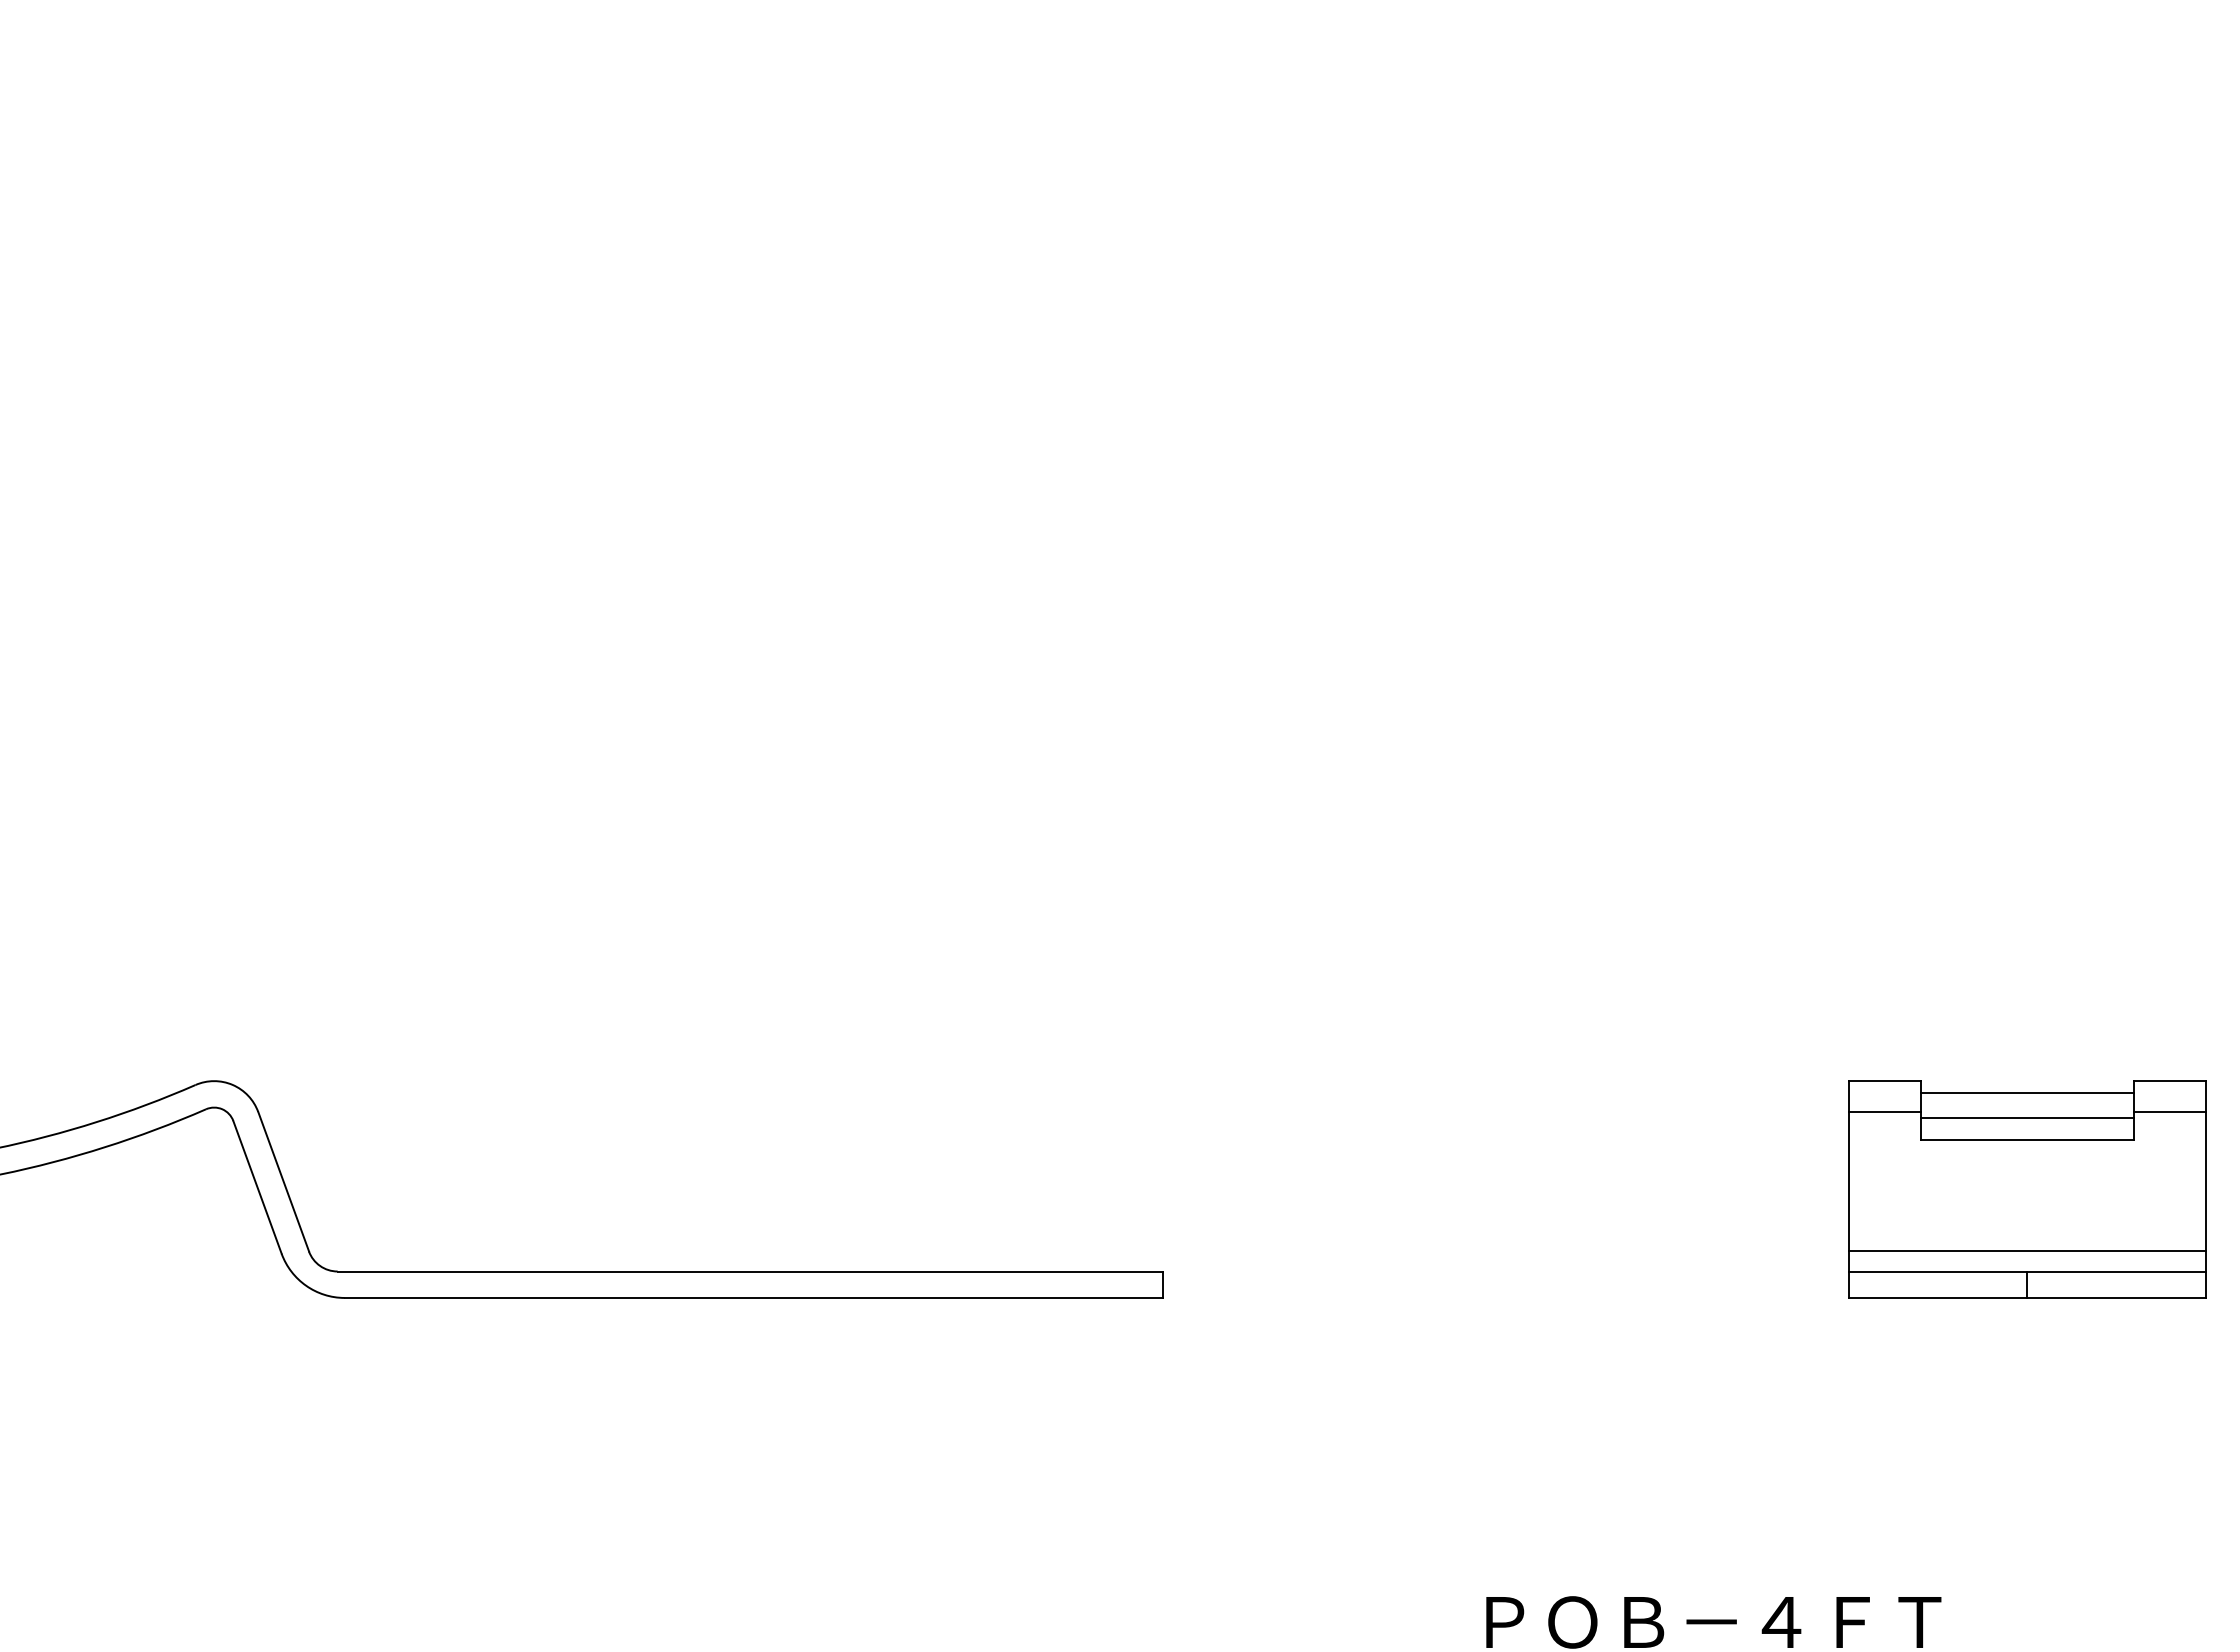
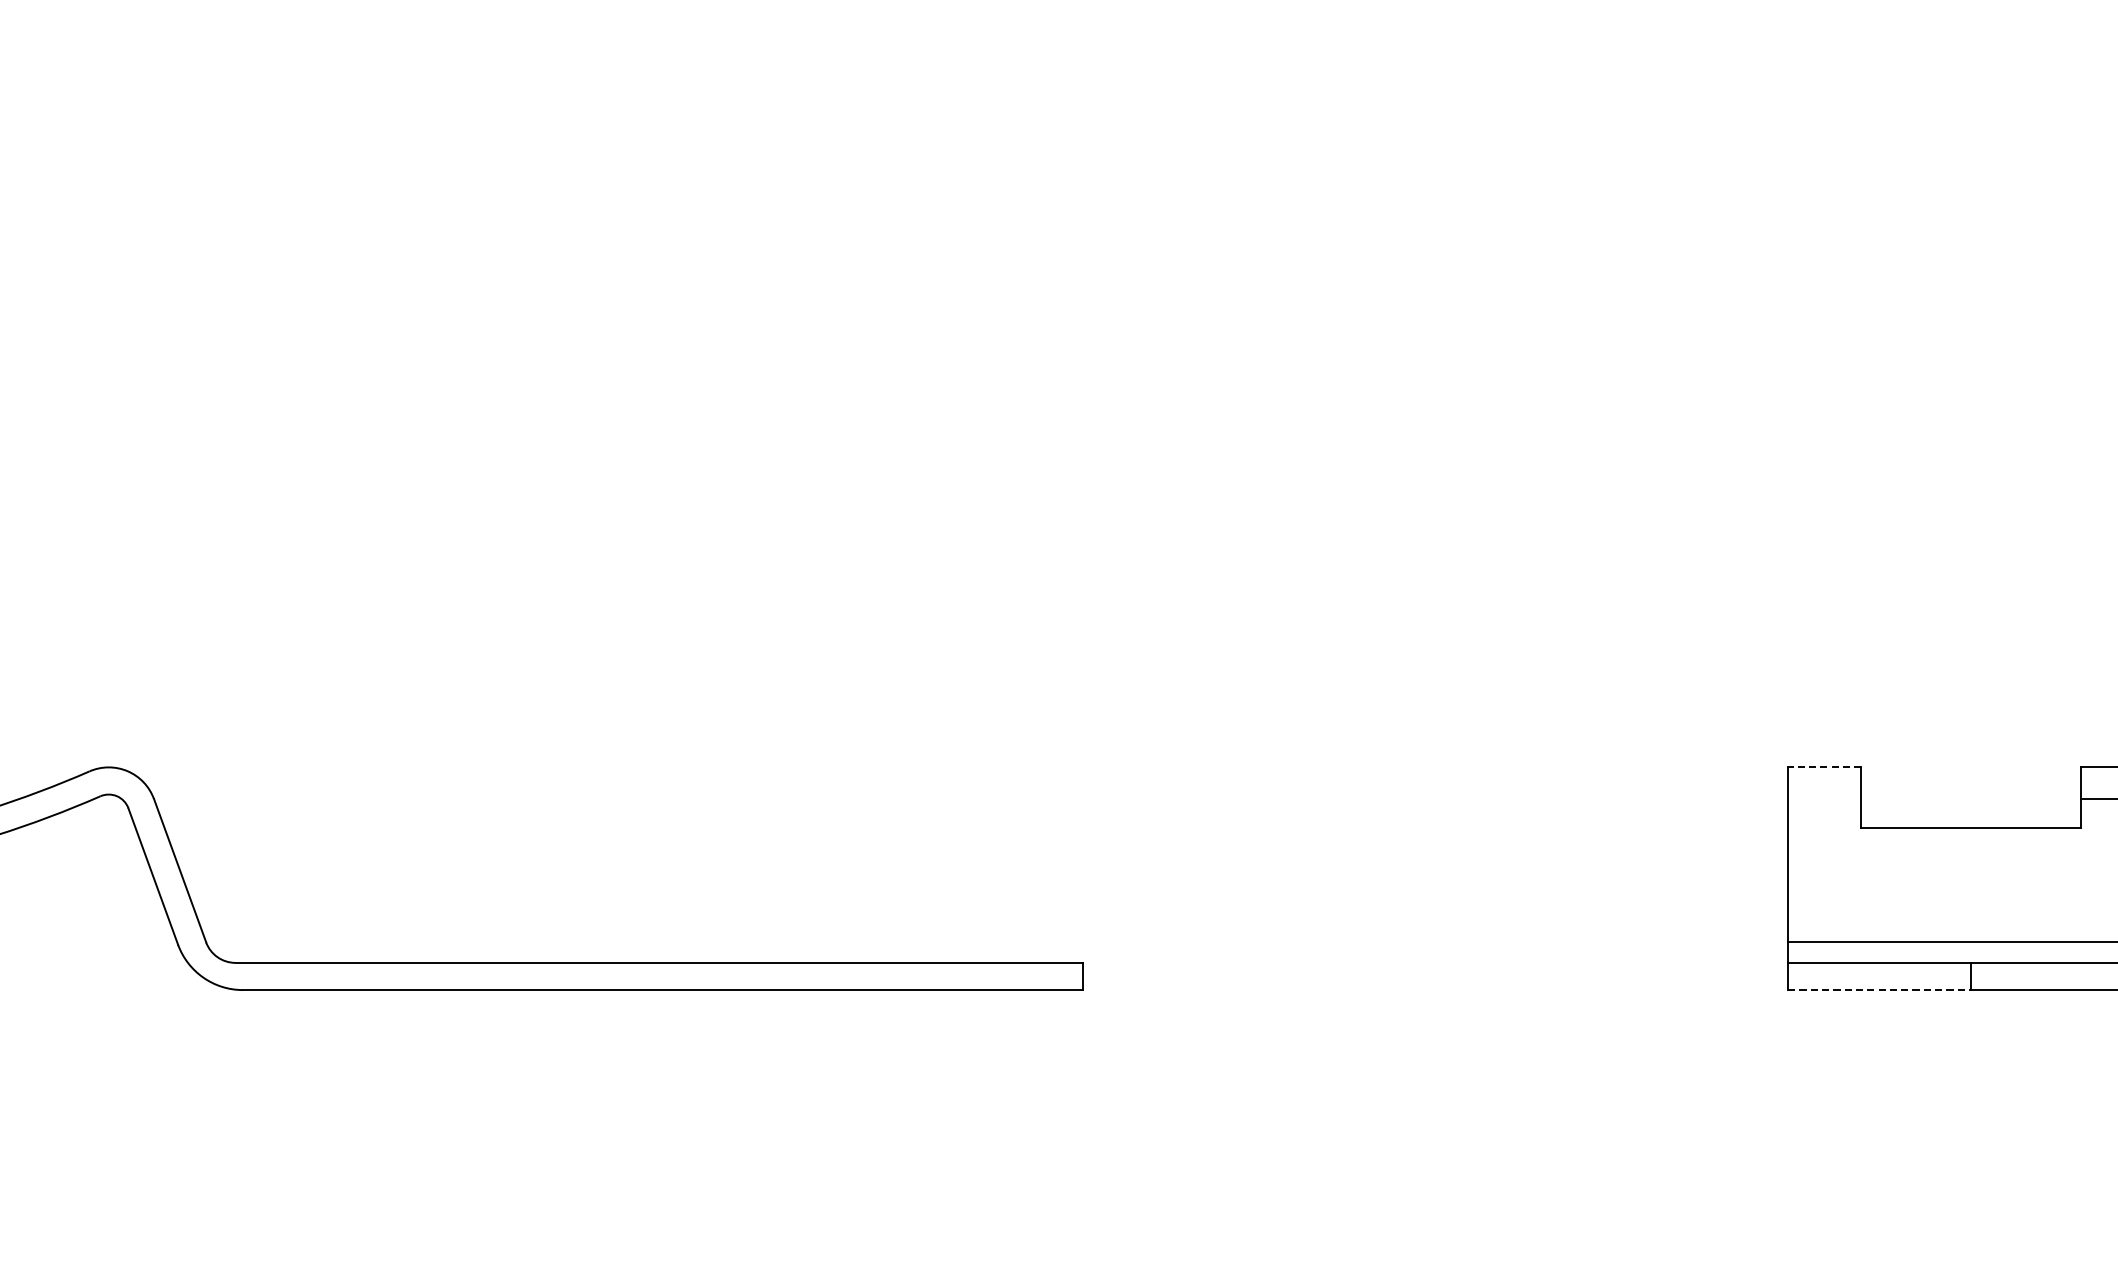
line: (1885, 1081) -> (1825, 767), solid -> dashed
line: (2027, 1093) -> (1971, 780), removed
line: (1884, 1111) -> (1824, 798), removed
line: (2027, 1118) -> (1971, 805), removed
line: (1938, 1297) -> (1879, 989), solid -> dashed

